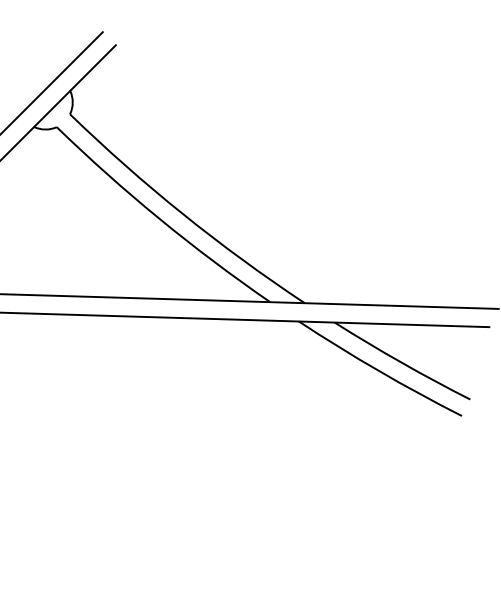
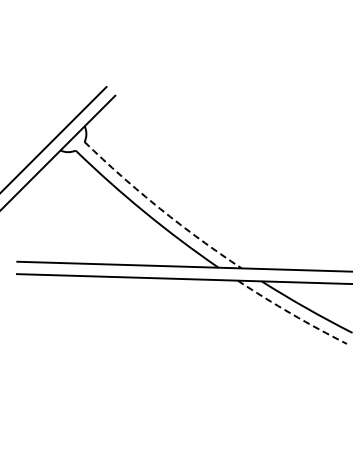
arc: (183, 213) -> (160, 208), solid -> dashed
arc: (379, 370) -> (291, 313), solid -> dashed

